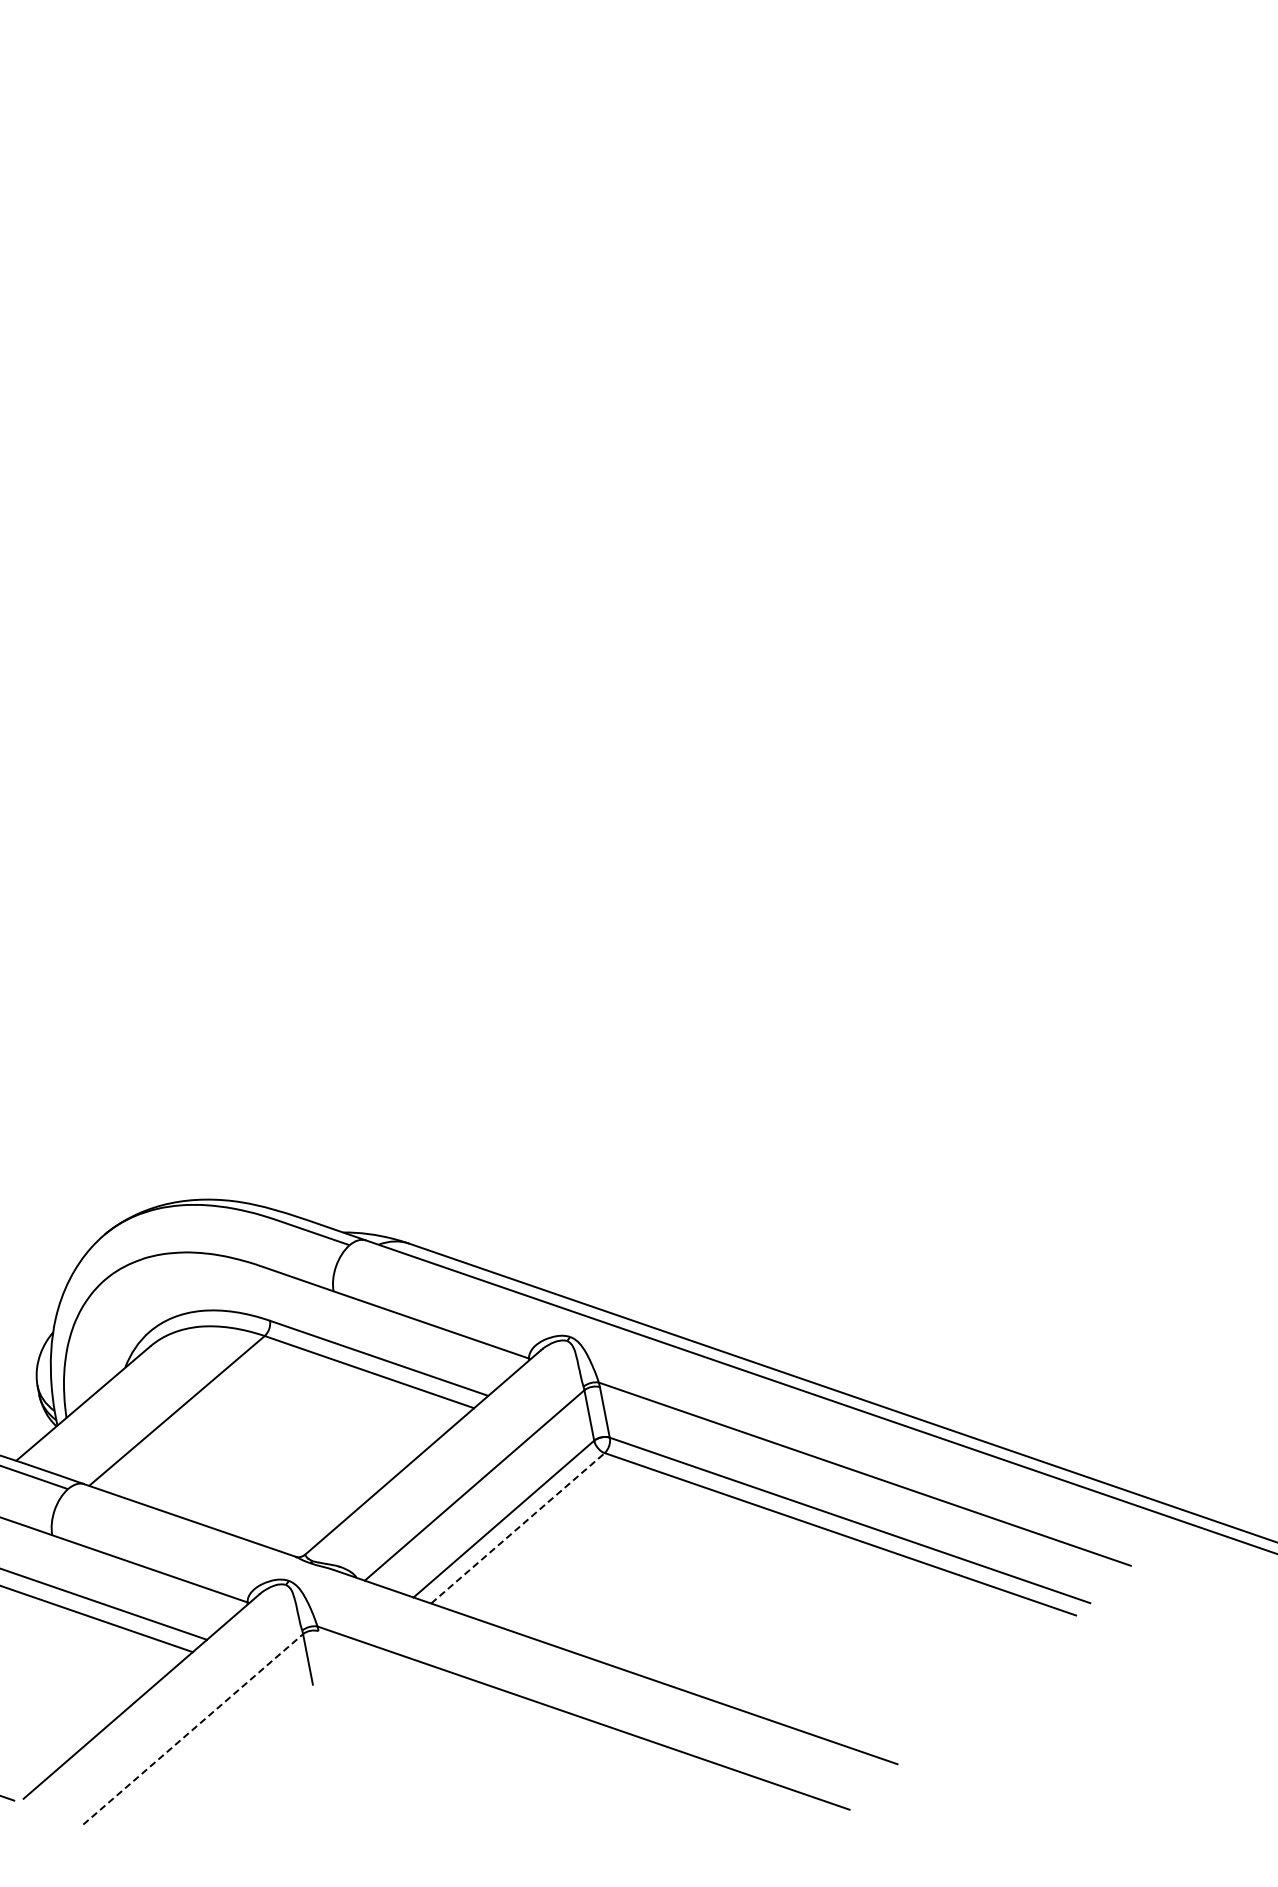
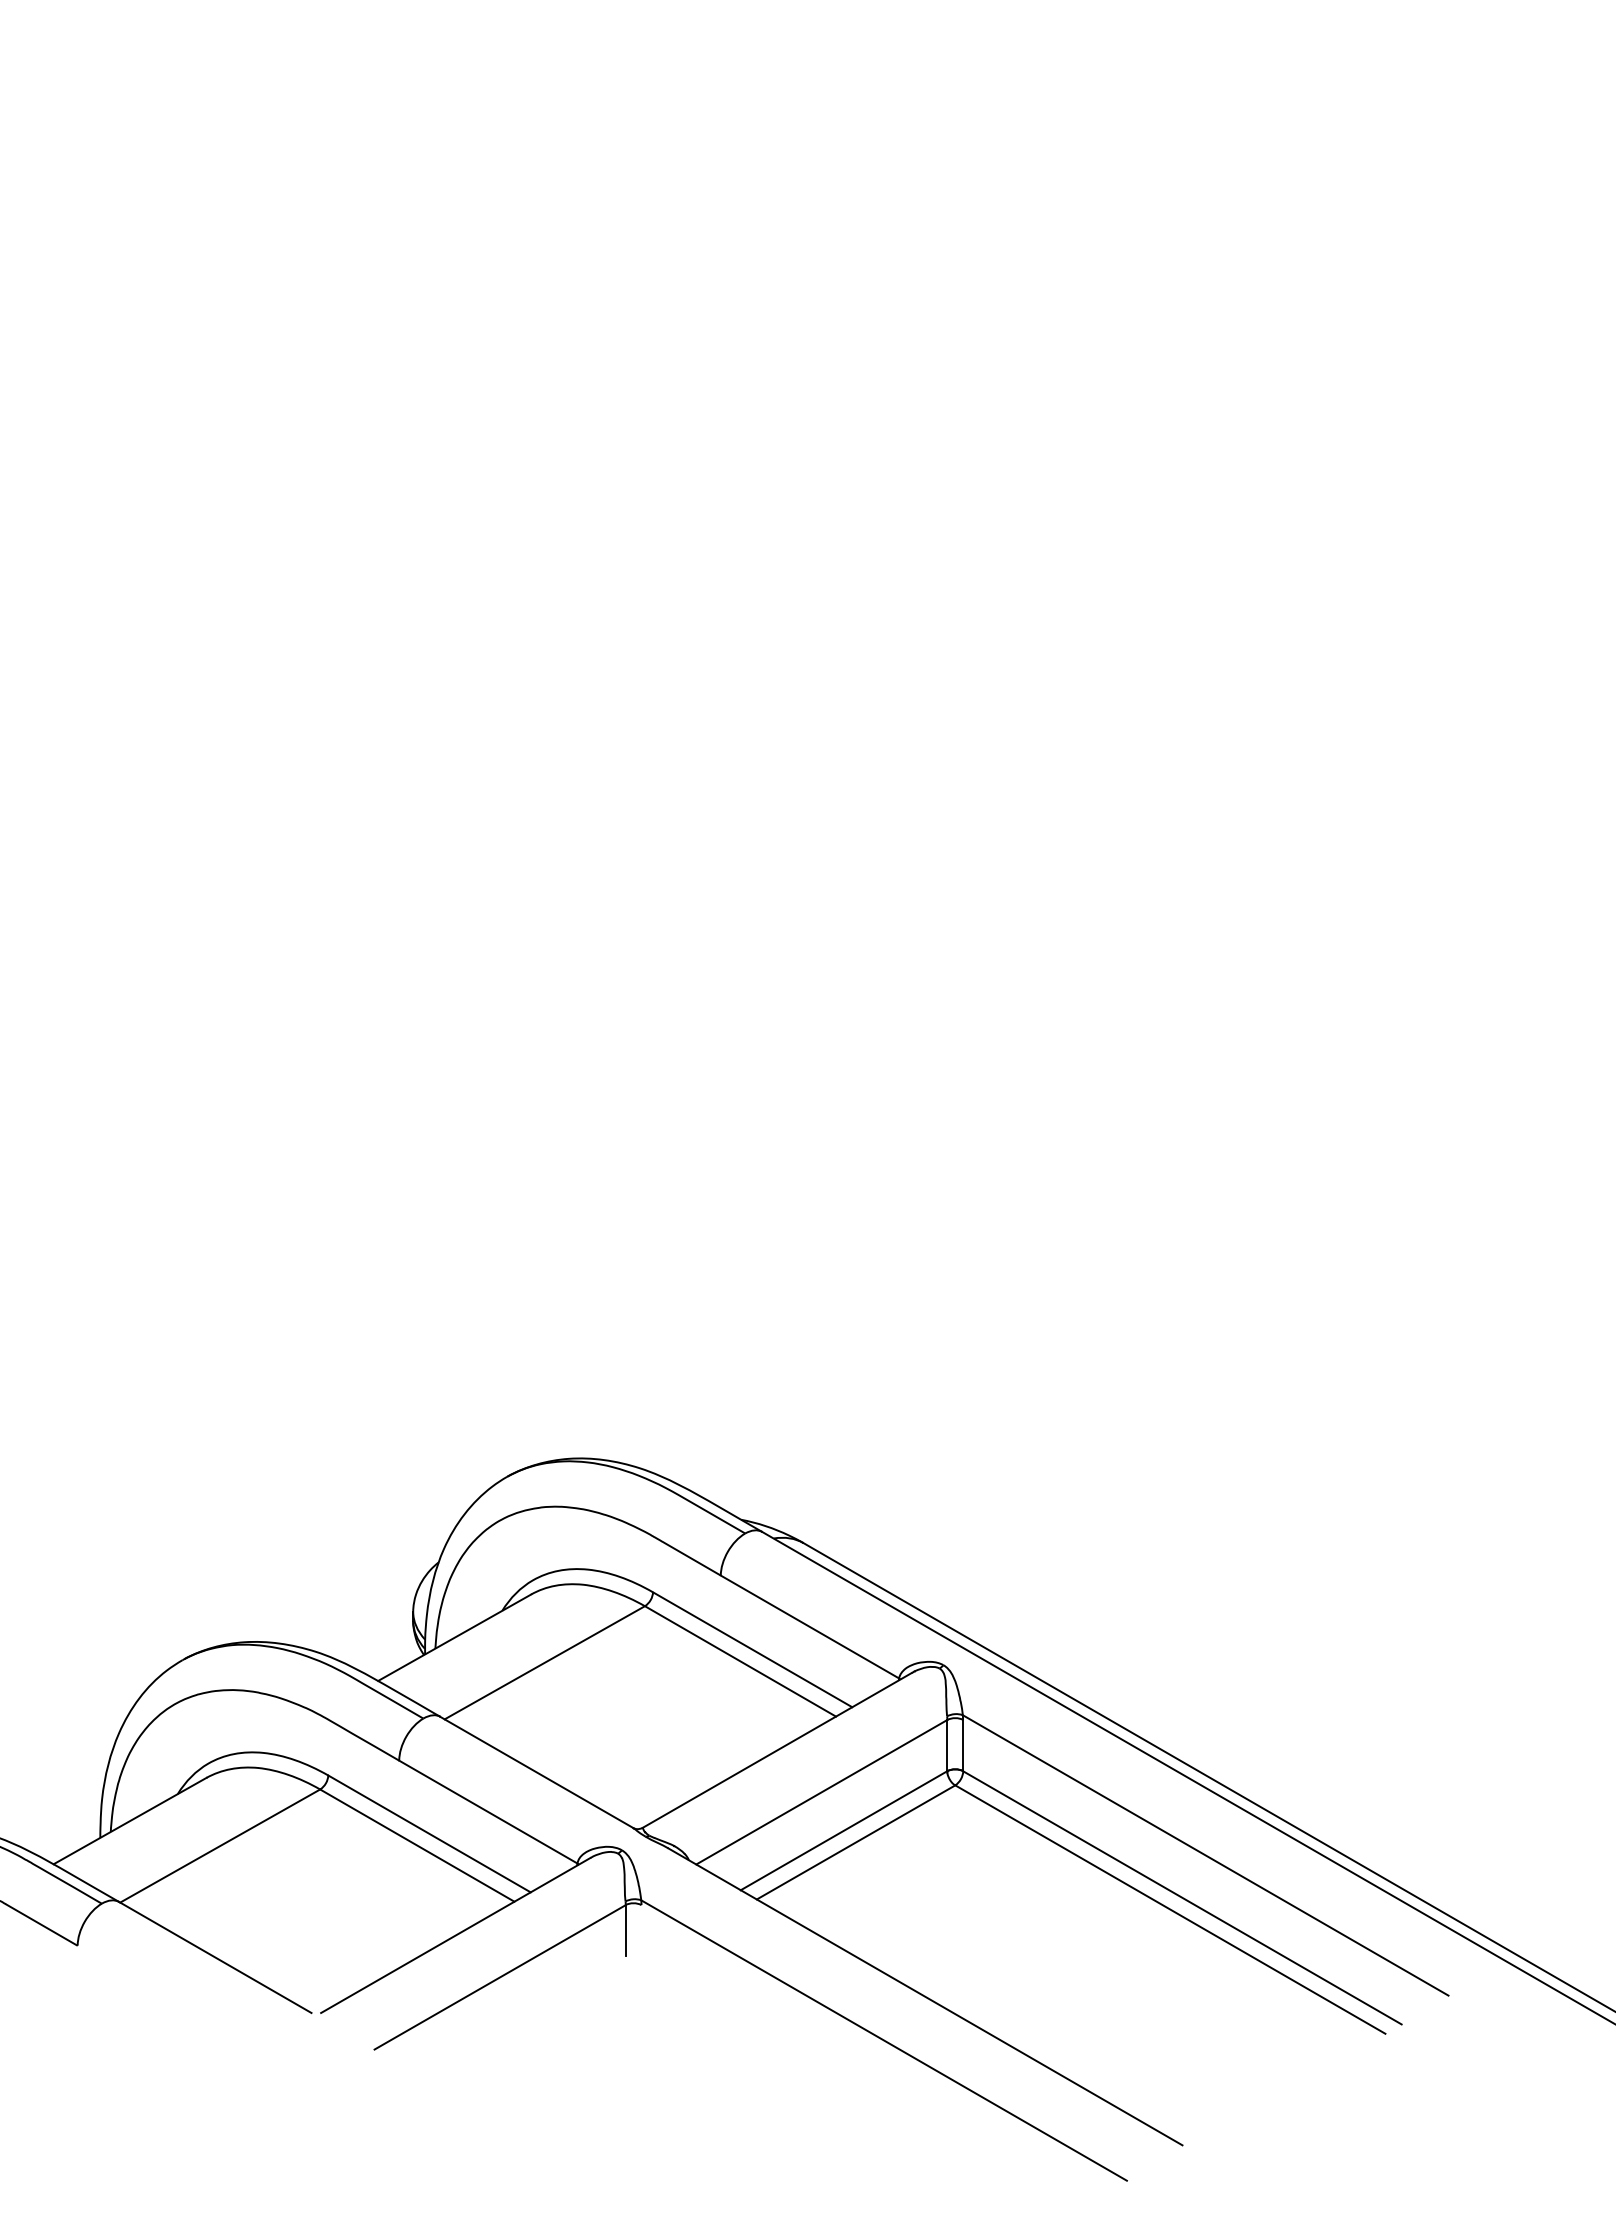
line: (518, 1528) -> (856, 1842), dashed -> solid
line: (193, 1729) -> (500, 1977), dashed -> solid

